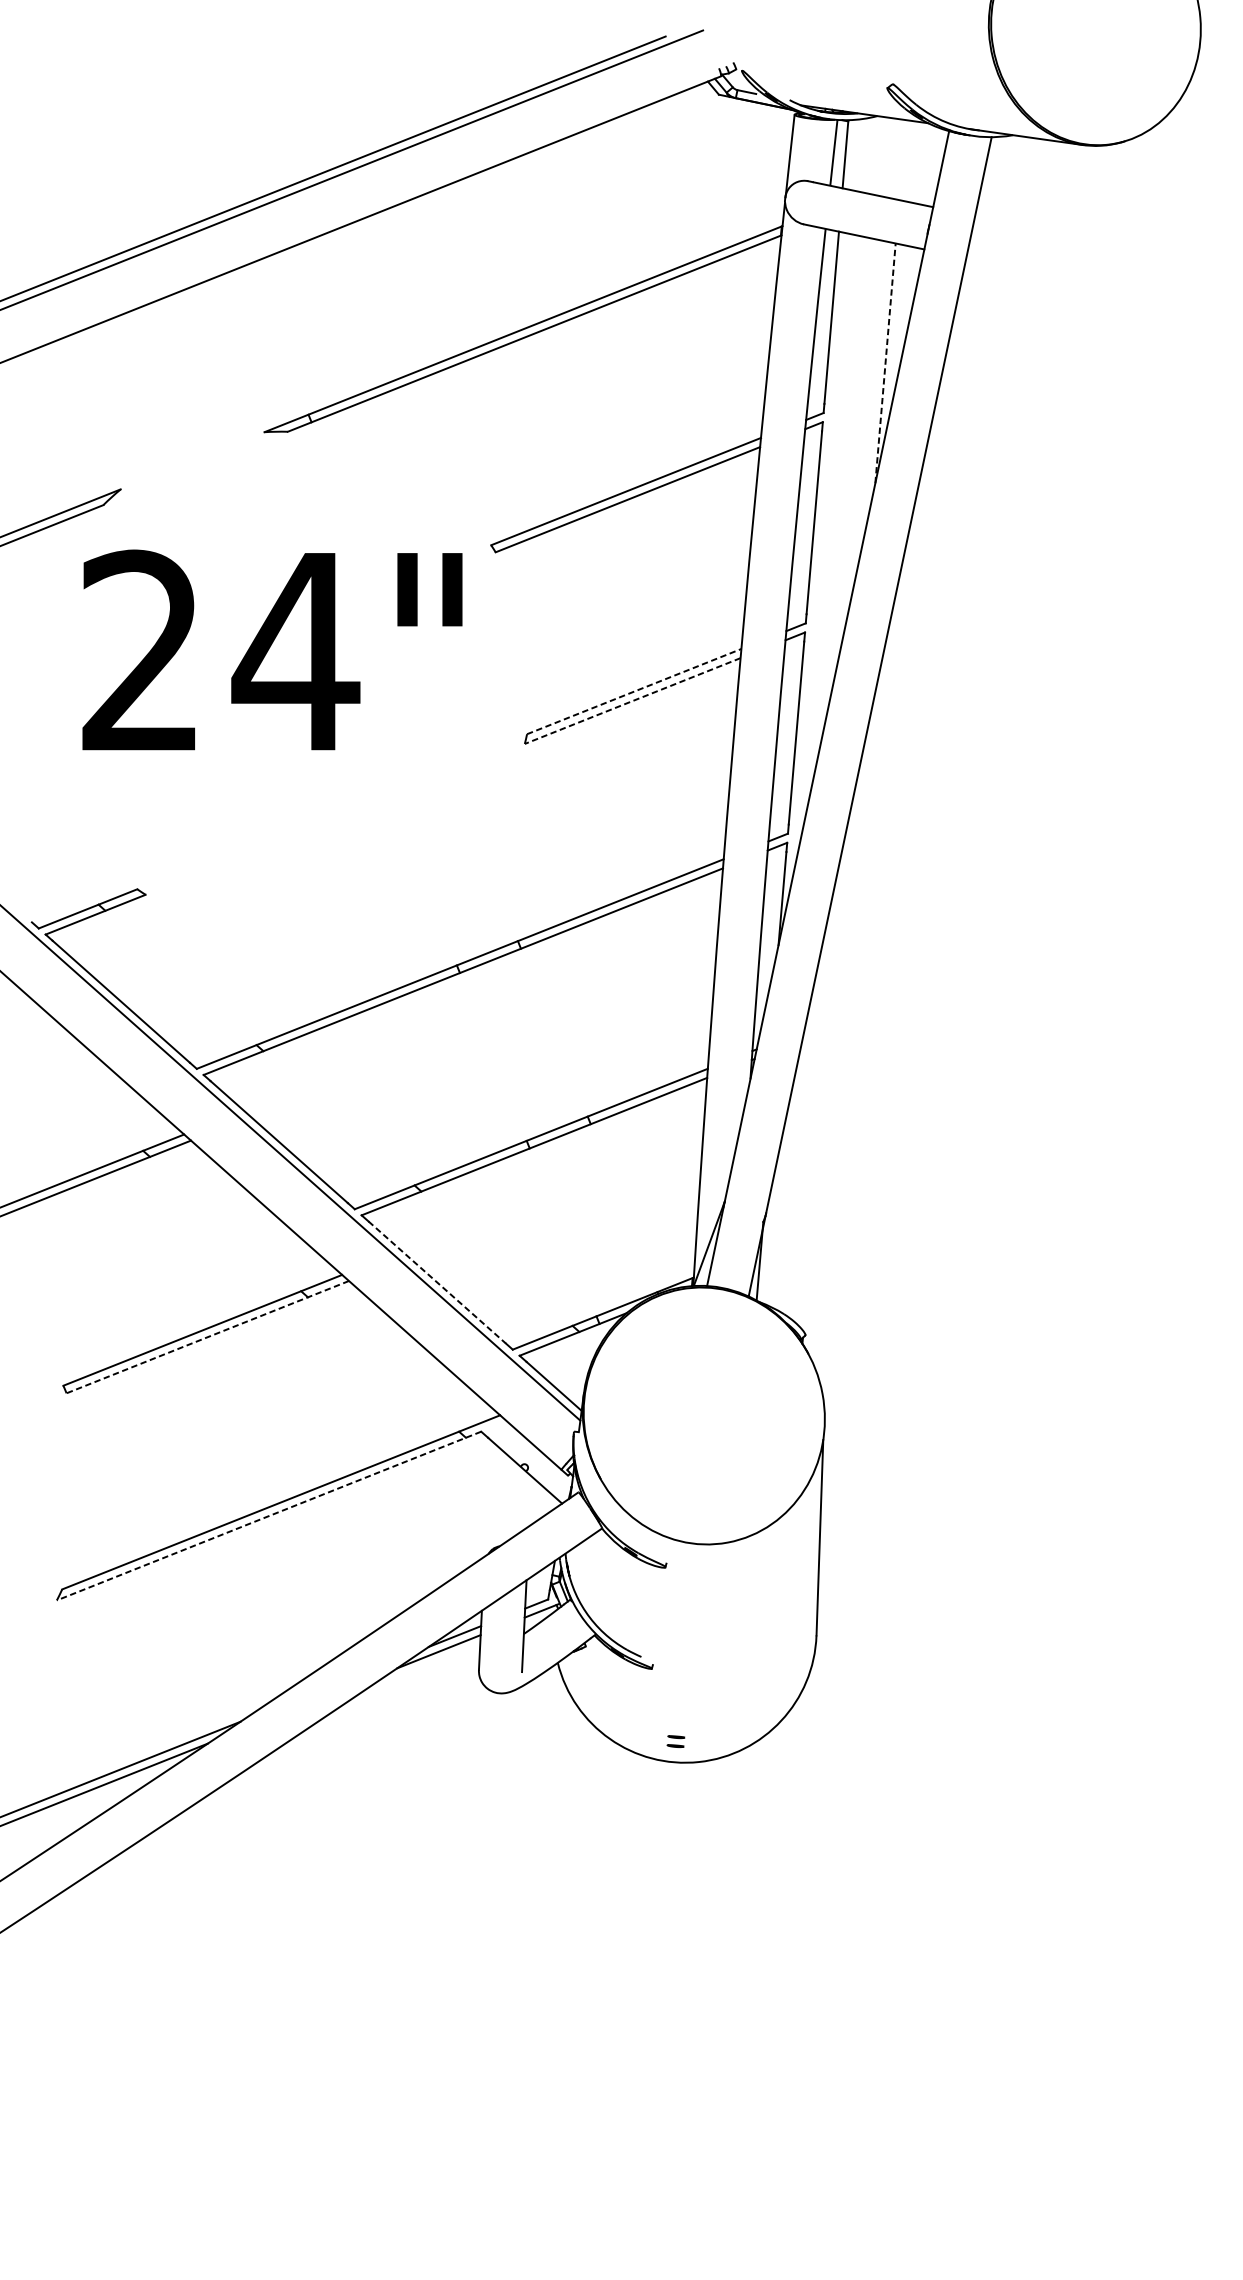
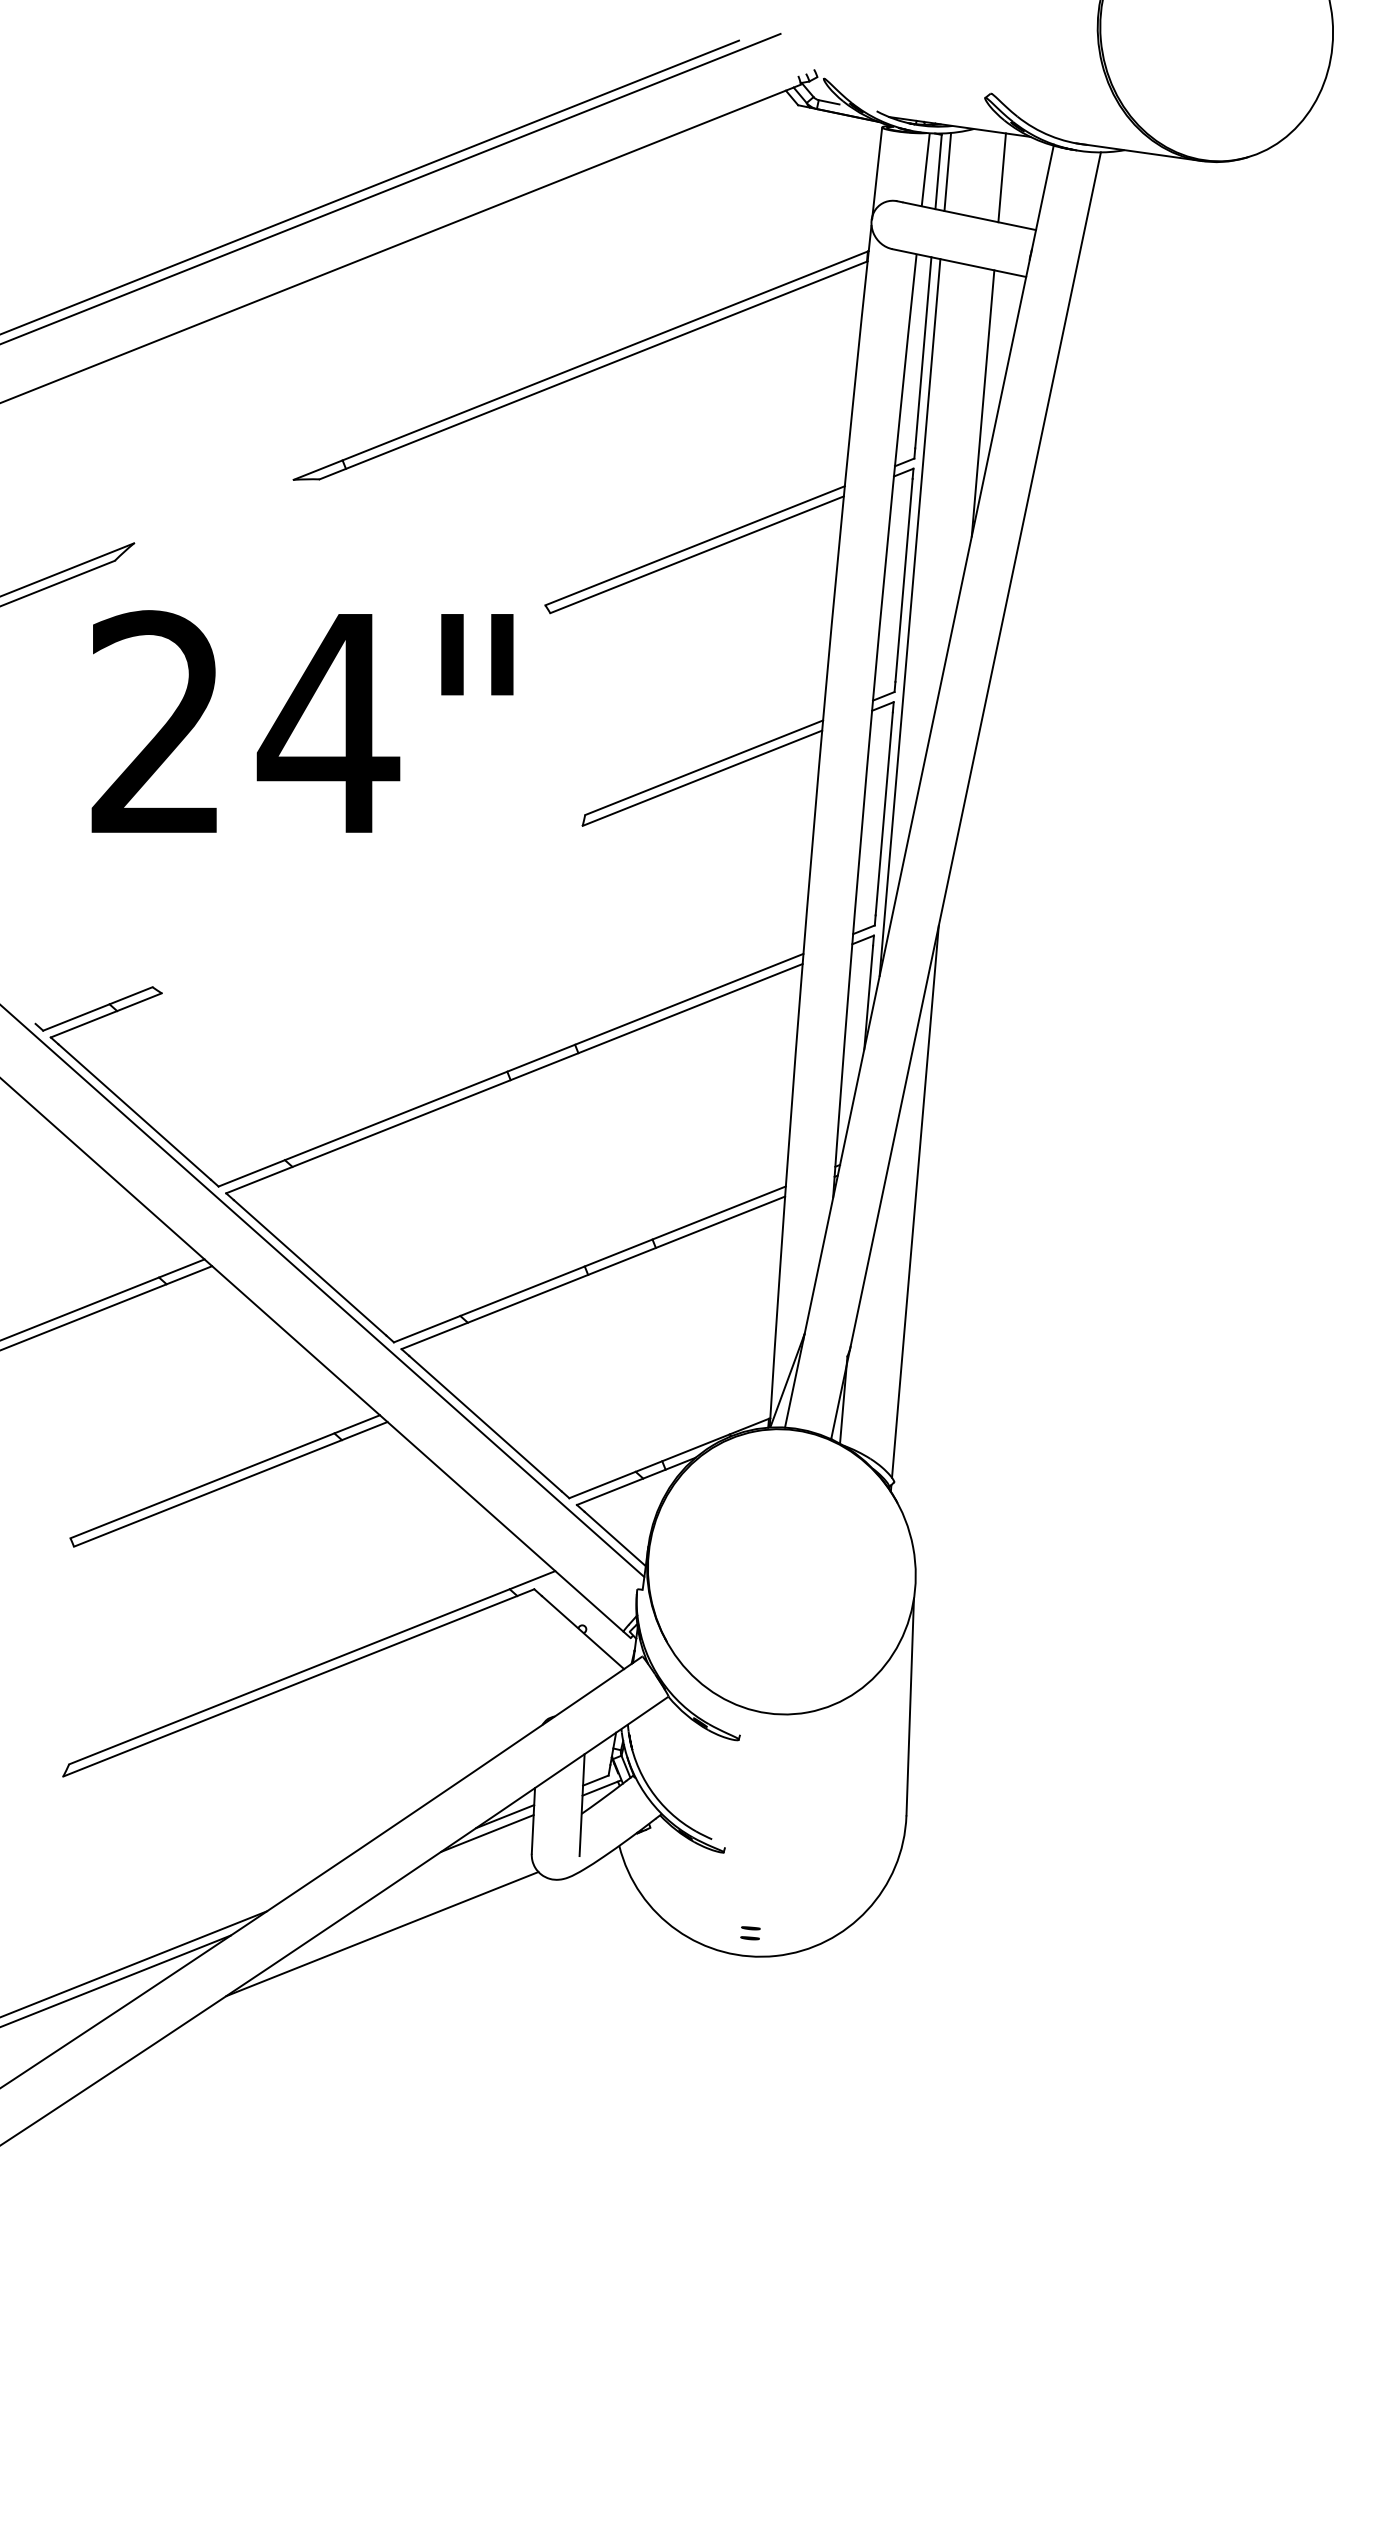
line: (853, 155) -> (947, 172), added
line: (902, 159) -> (1001, 177), added
line: (885, 363) -> (983, 403), dashed -> solid
line: (819, 556) -> (909, 617), added
line: (634, 691) -> (704, 767), dashed -> solid
line: (632, 701) -> (702, 778), dashed -> solid
line: (824, 1082) -> (915, 1201), added
line: (437, 1283) -> (485, 1424), dashed -> solid
line: (207, 1337) -> (230, 1484), dashed -> solid
line: (268, 1516) -> (298, 1683), dashed -> solid
line: (344, 1742) -> (382, 1934), added

